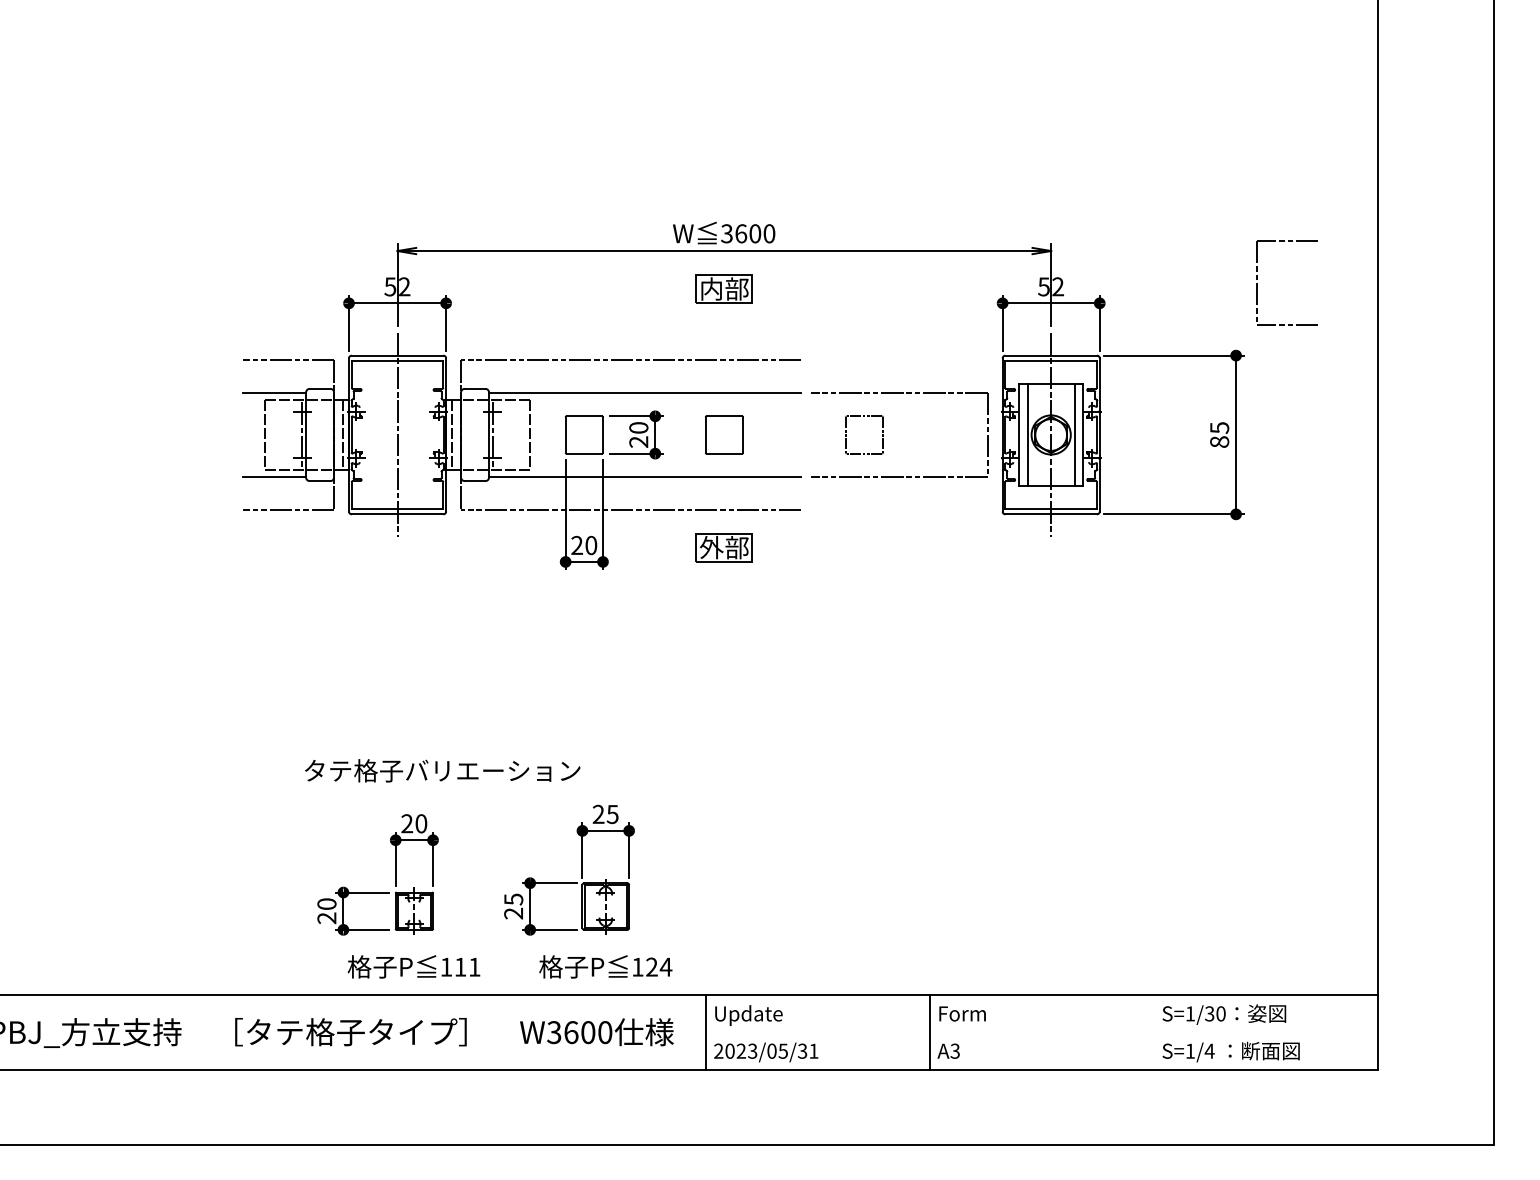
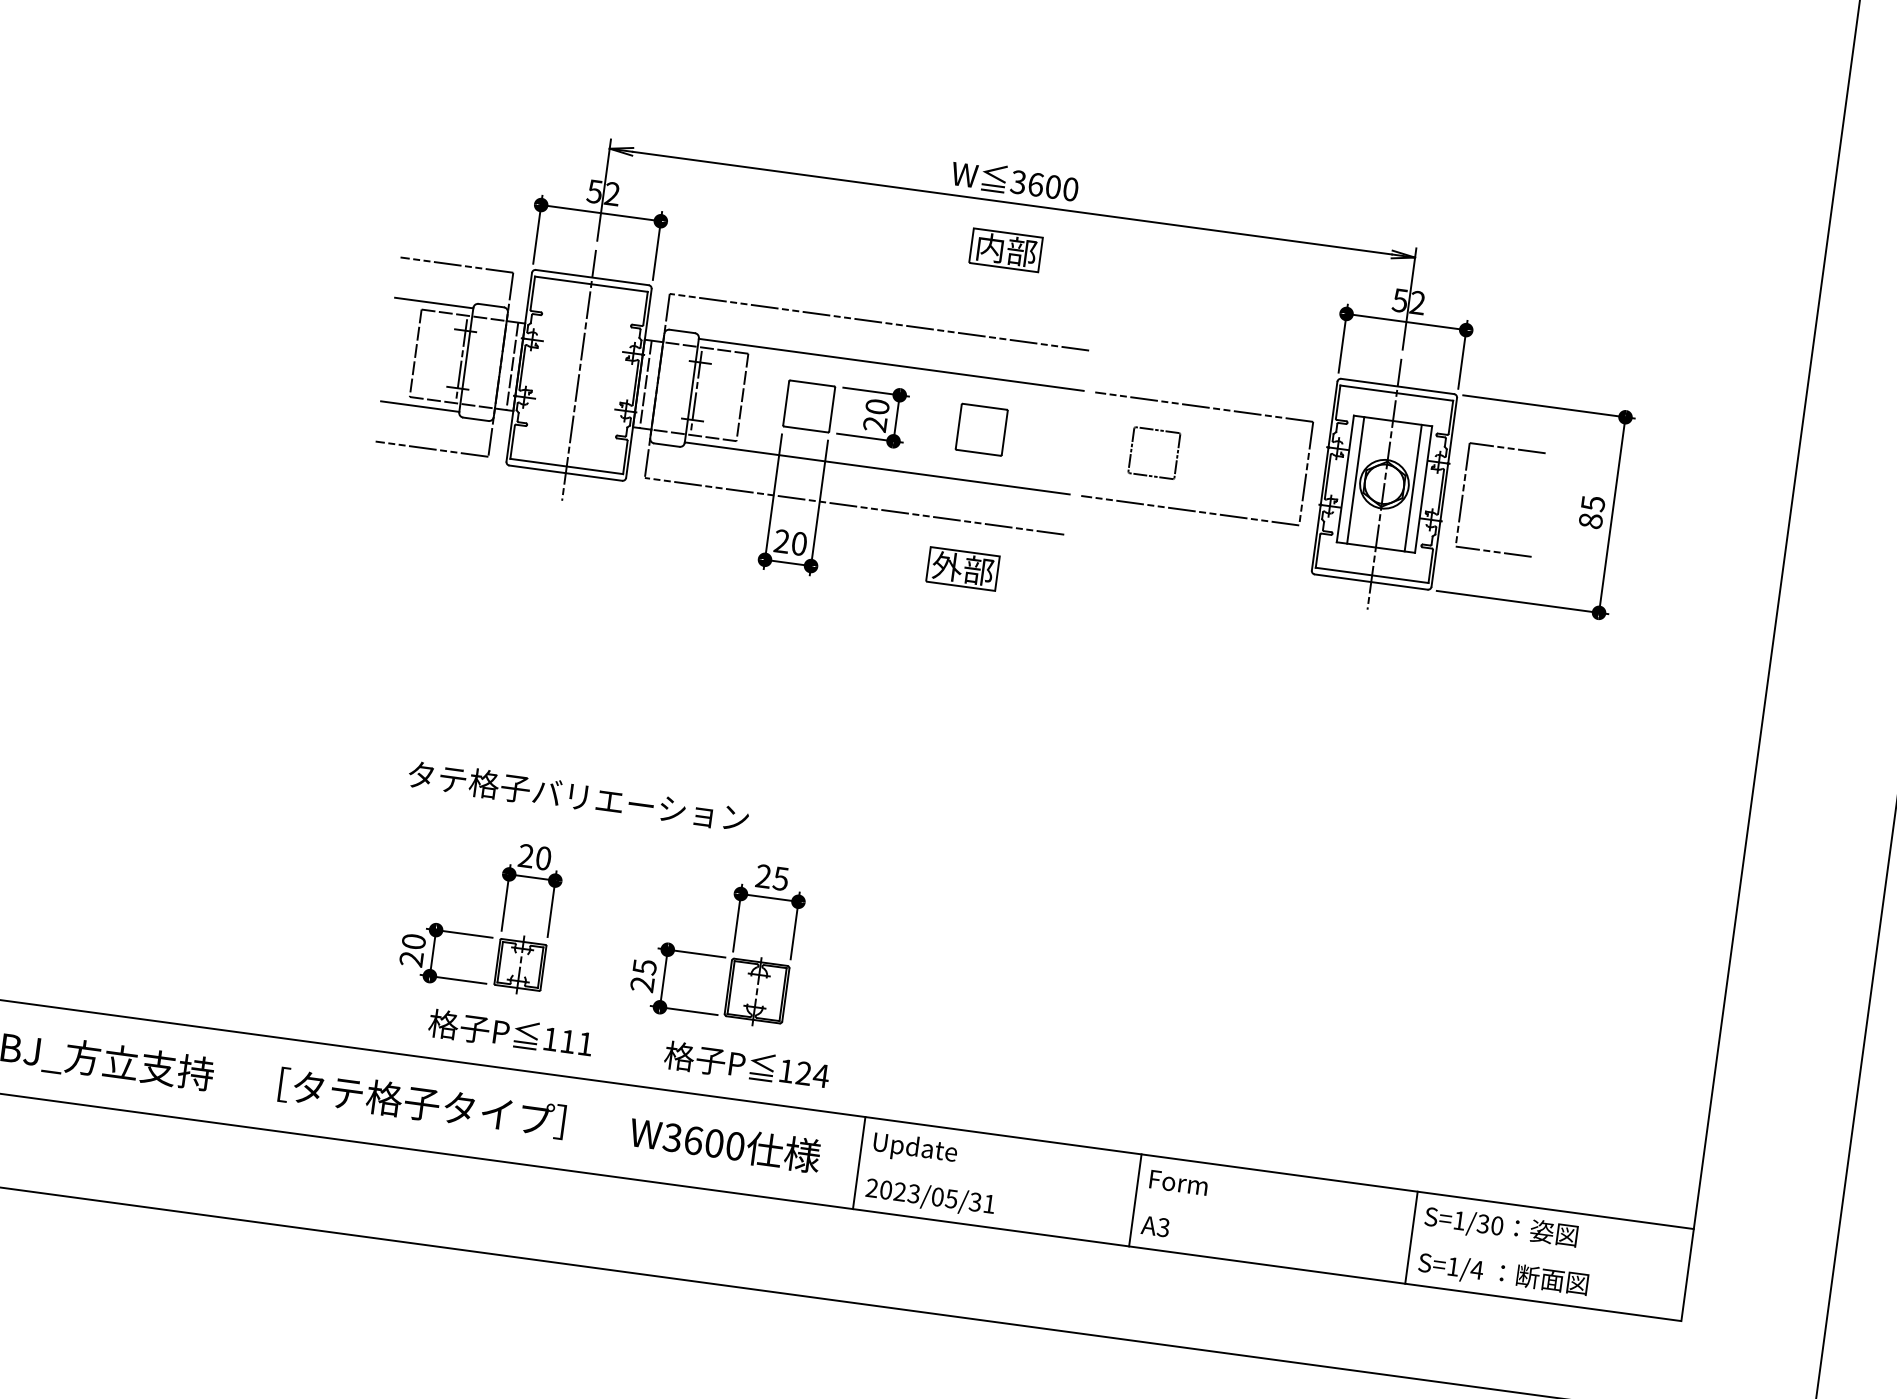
part: (1257, 283) -> (1463, 495), moved
line: (1153, 1032) -> (1410, 1237), added

